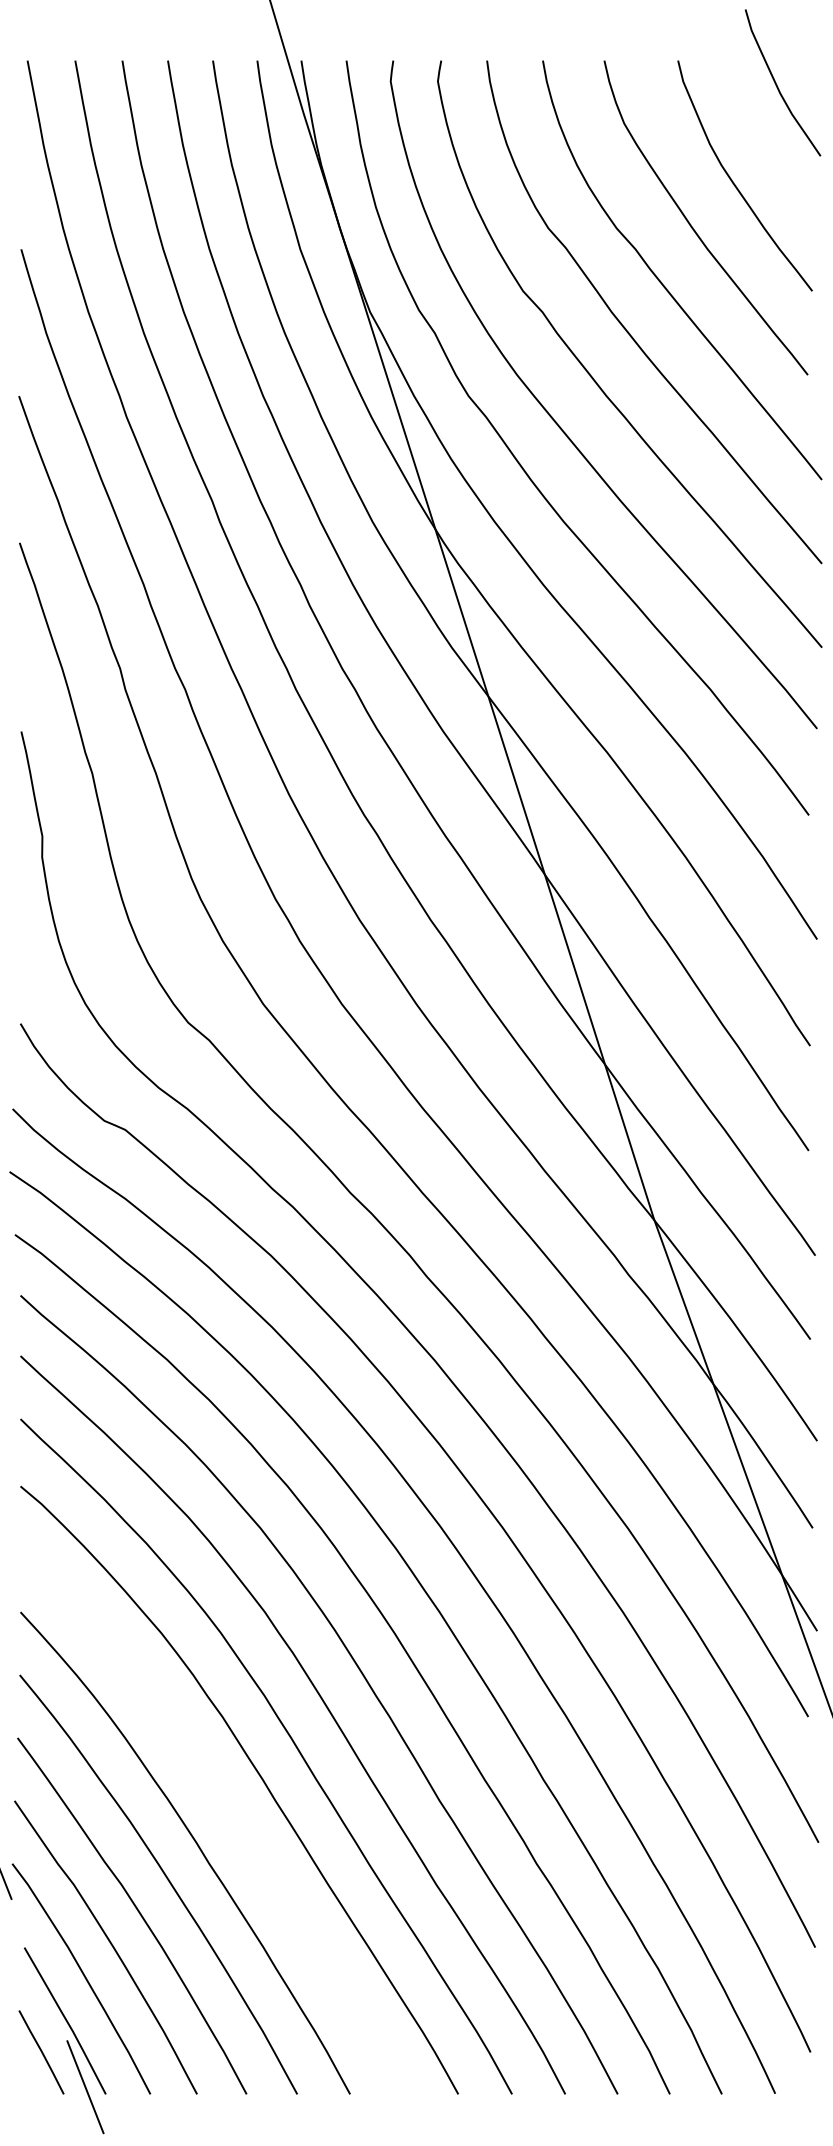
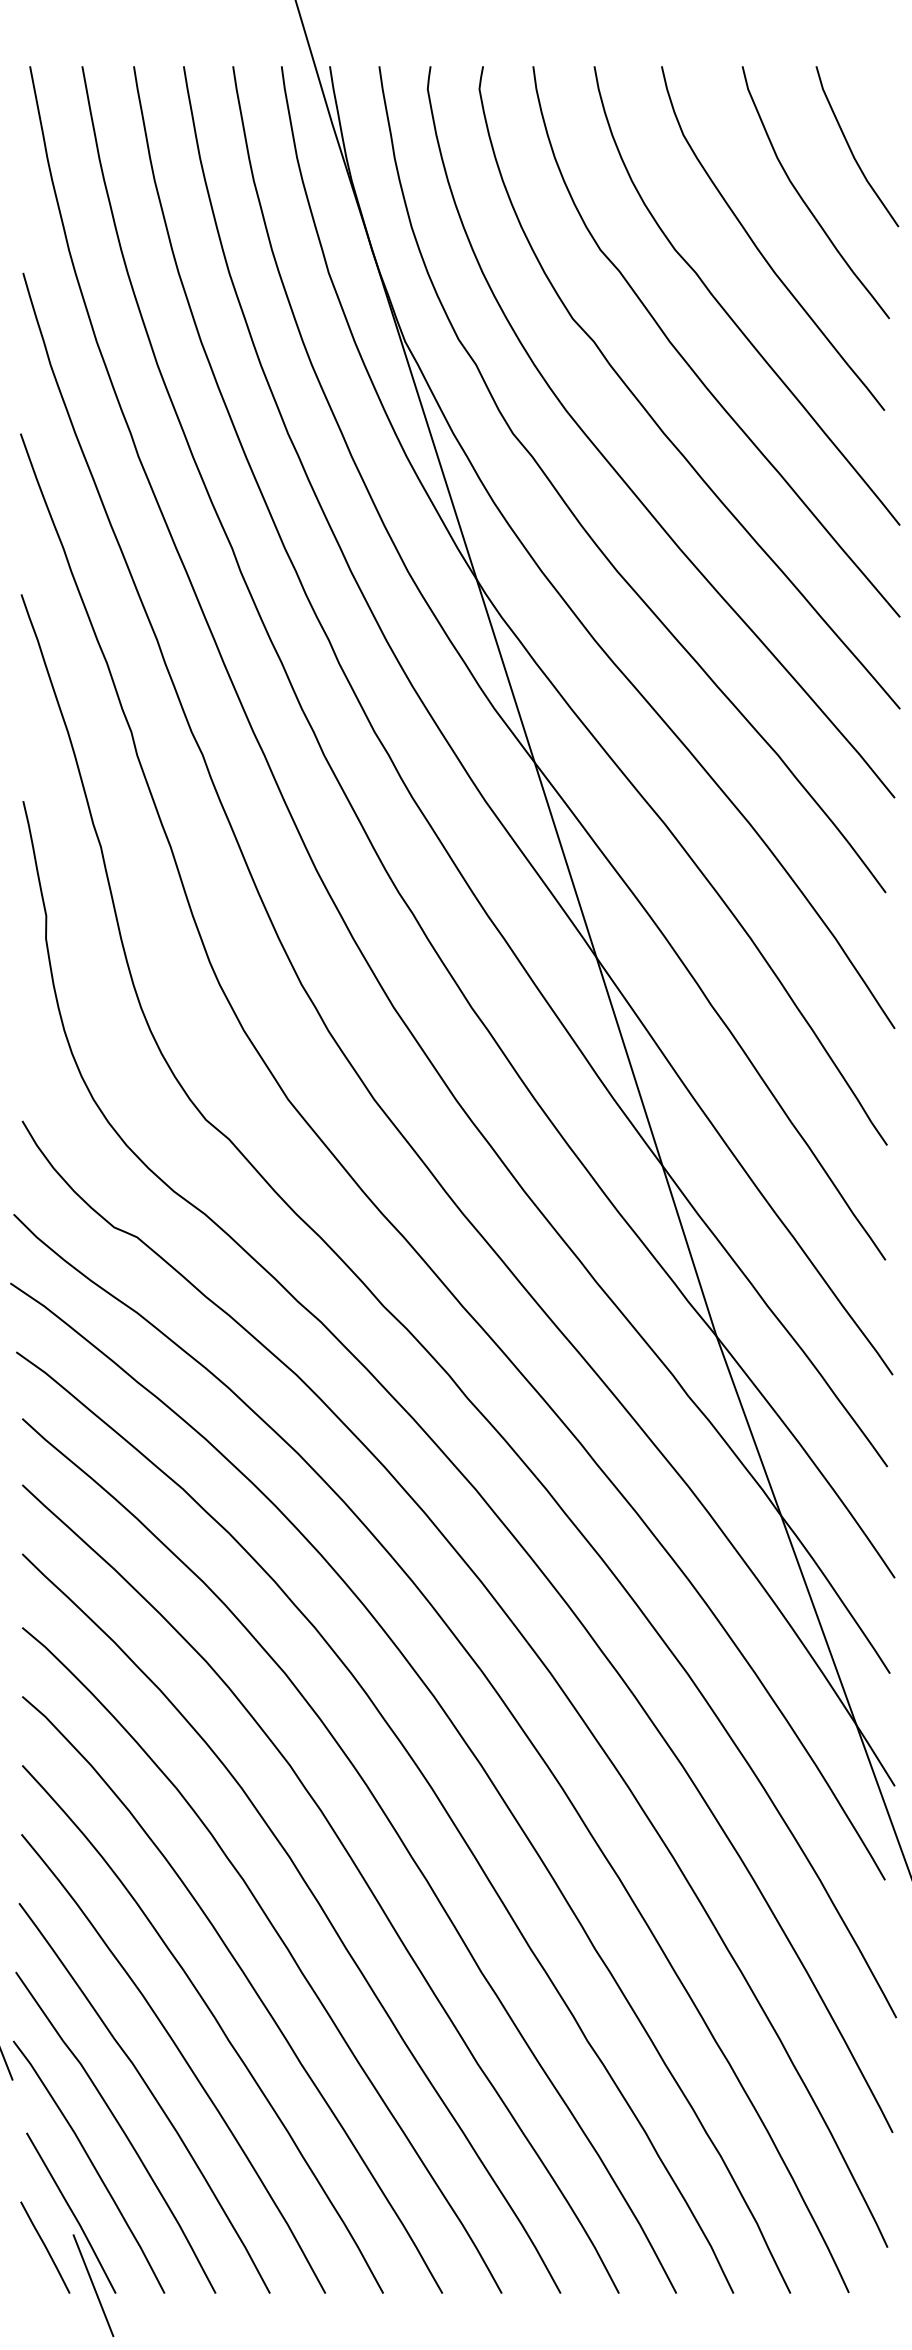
curve: (777, 85) -> (851, 149), moved
curve: (227, 1812) -> (249, 1984), added

